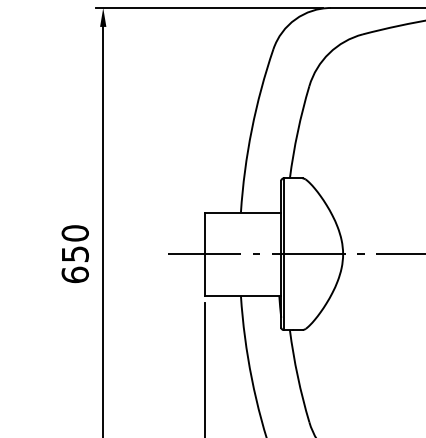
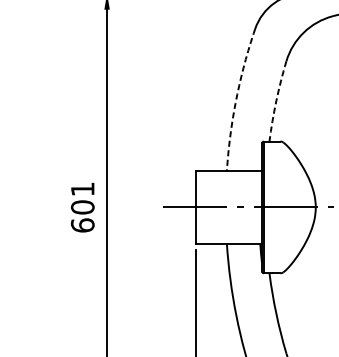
arc: (251, 129) -> (236, 98), solid -> dashed
arc: (297, 131) -> (276, 100), solid -> dashed
text: (74, 243) -> (82, 198), 650 -> 601

